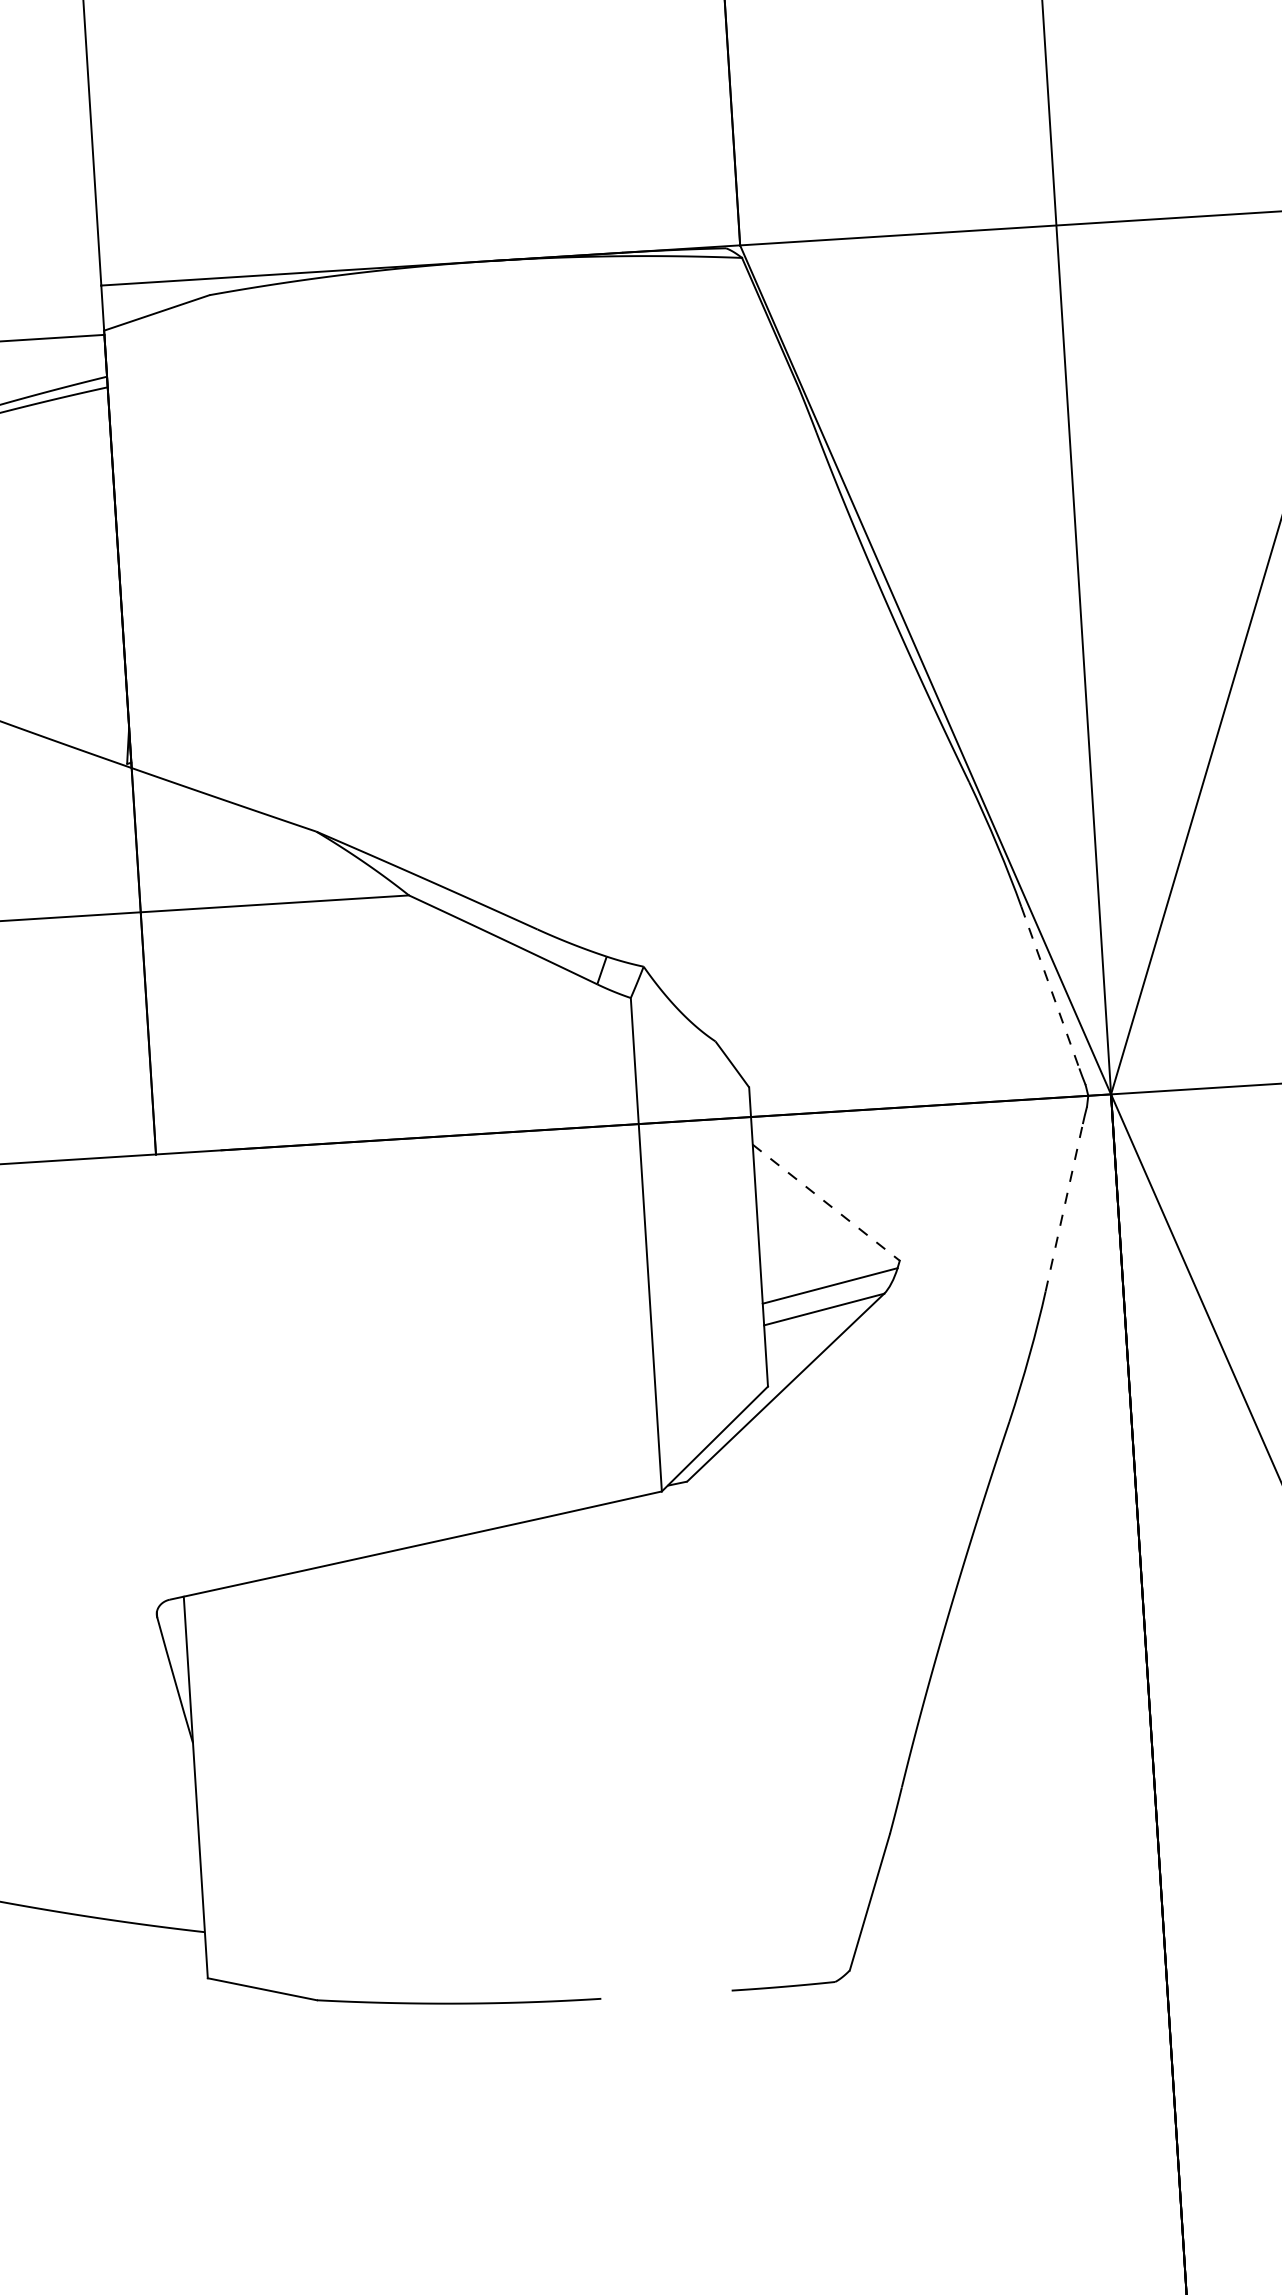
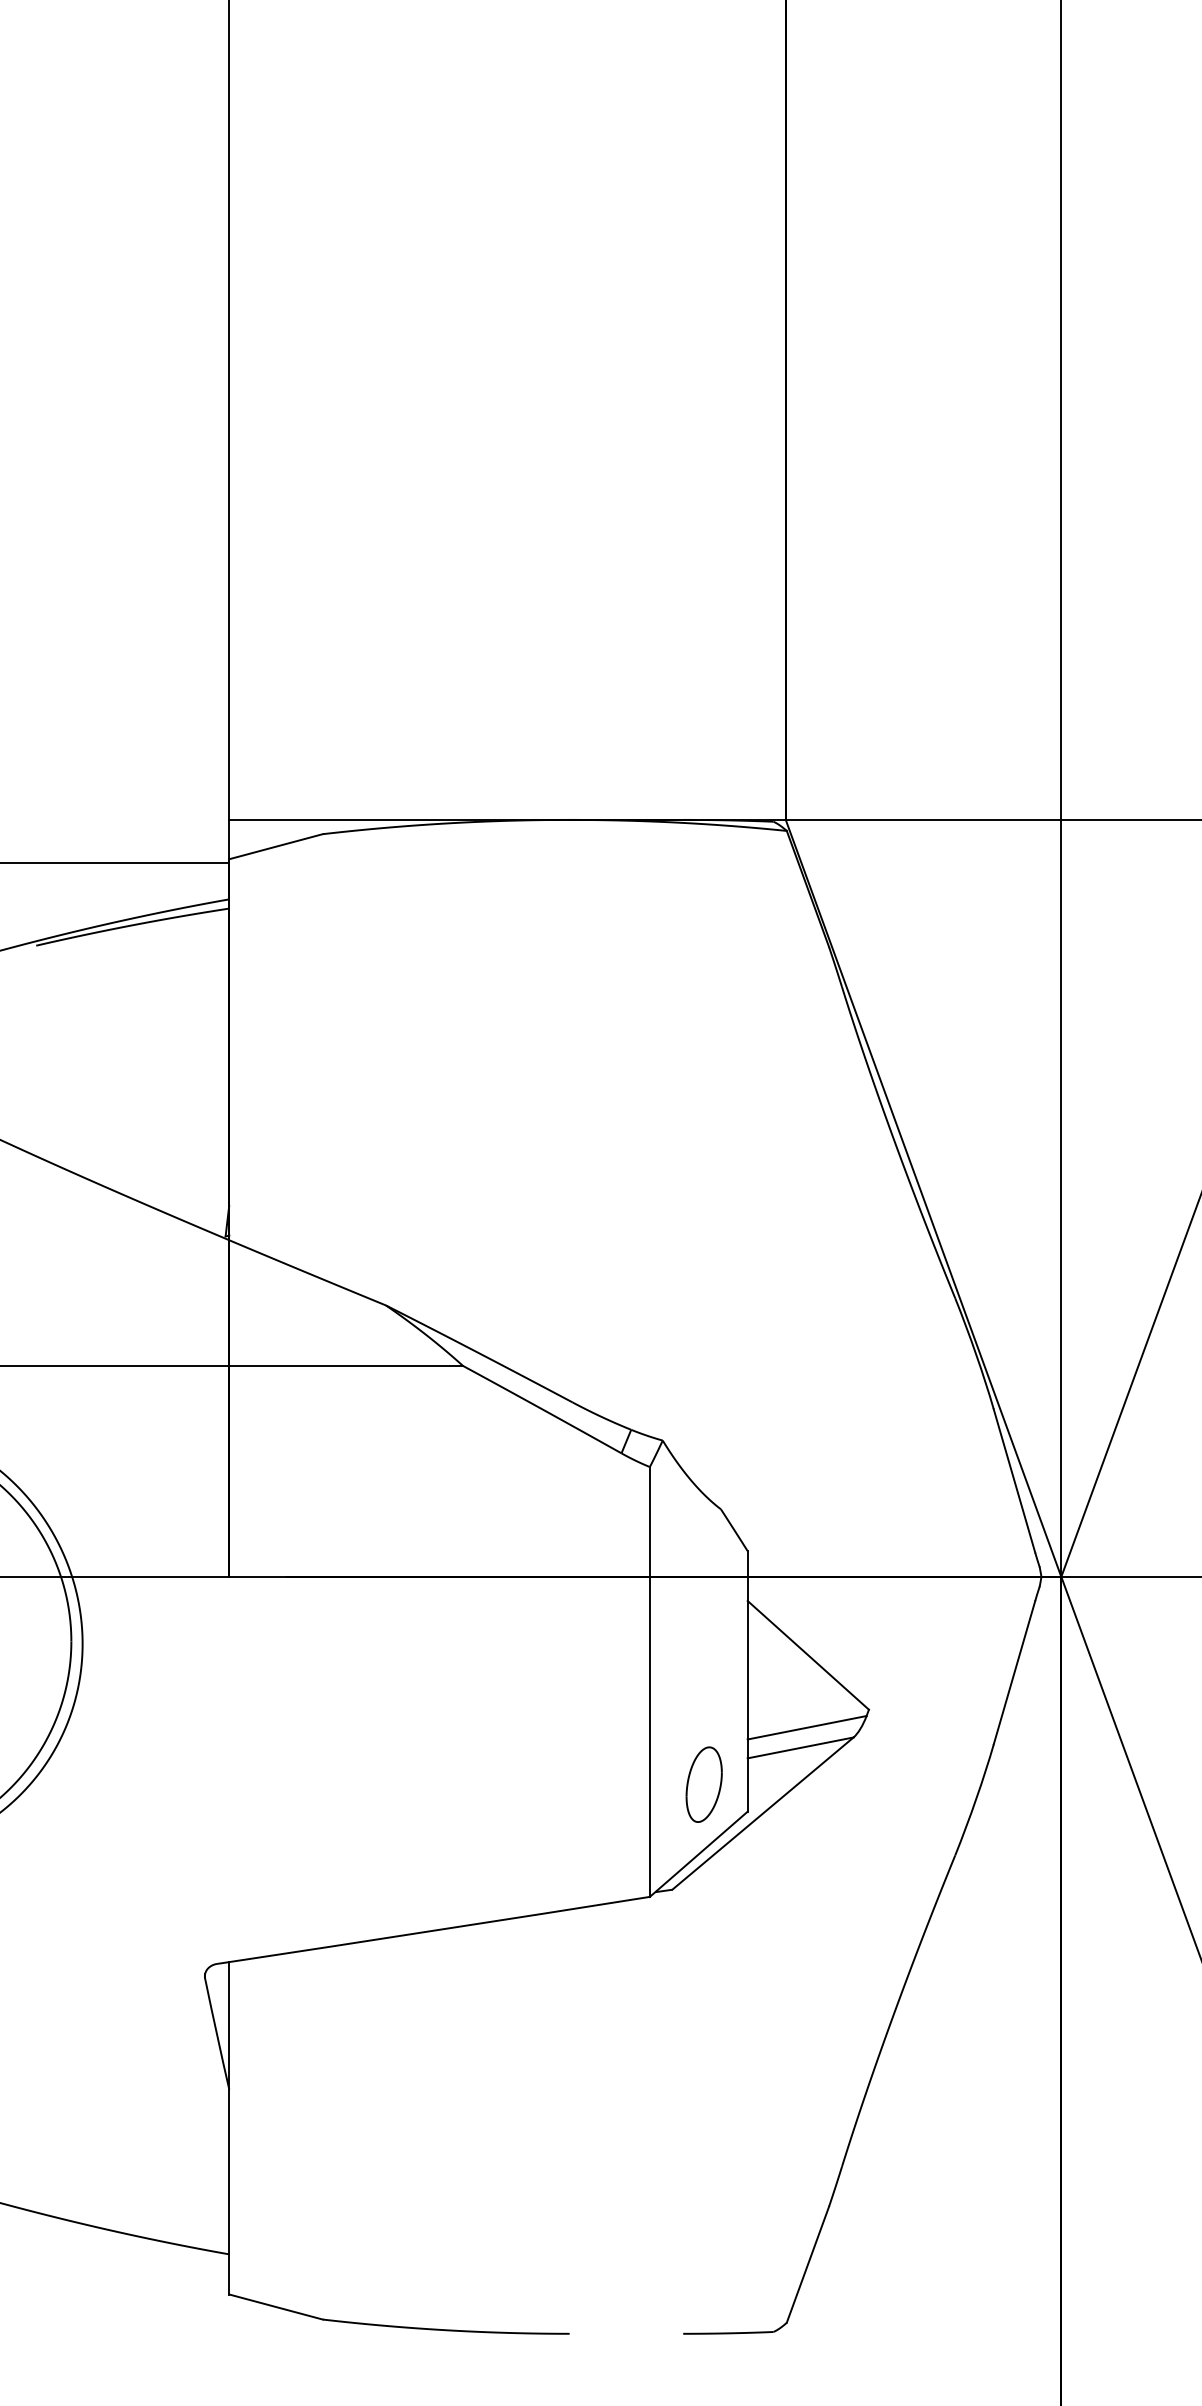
line: (1050, 987) -> (1014, 1480), dashed -> solid
line: (826, 1202) -> (808, 1655), dashed -> solid
line: (1064, 1207) -> (1014, 1672), dashed -> solid
part: (715, 1358) -> (703, 1784), added

